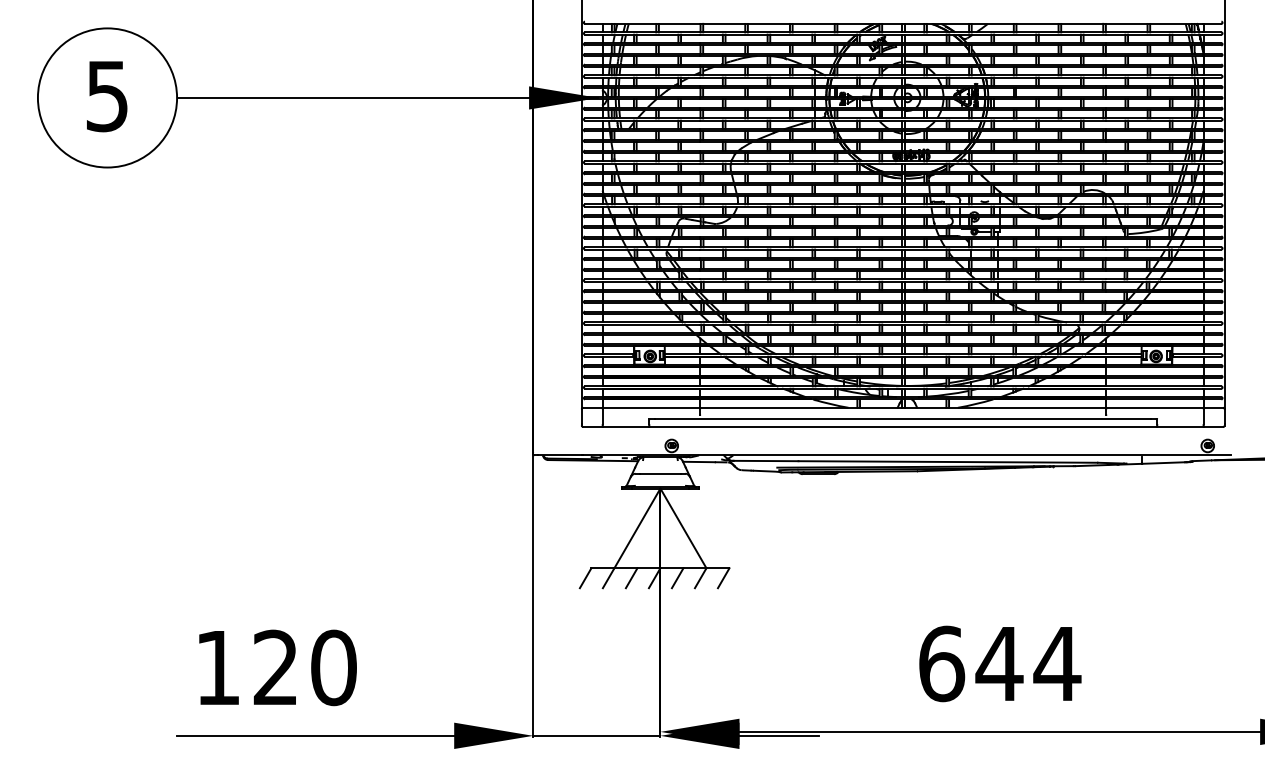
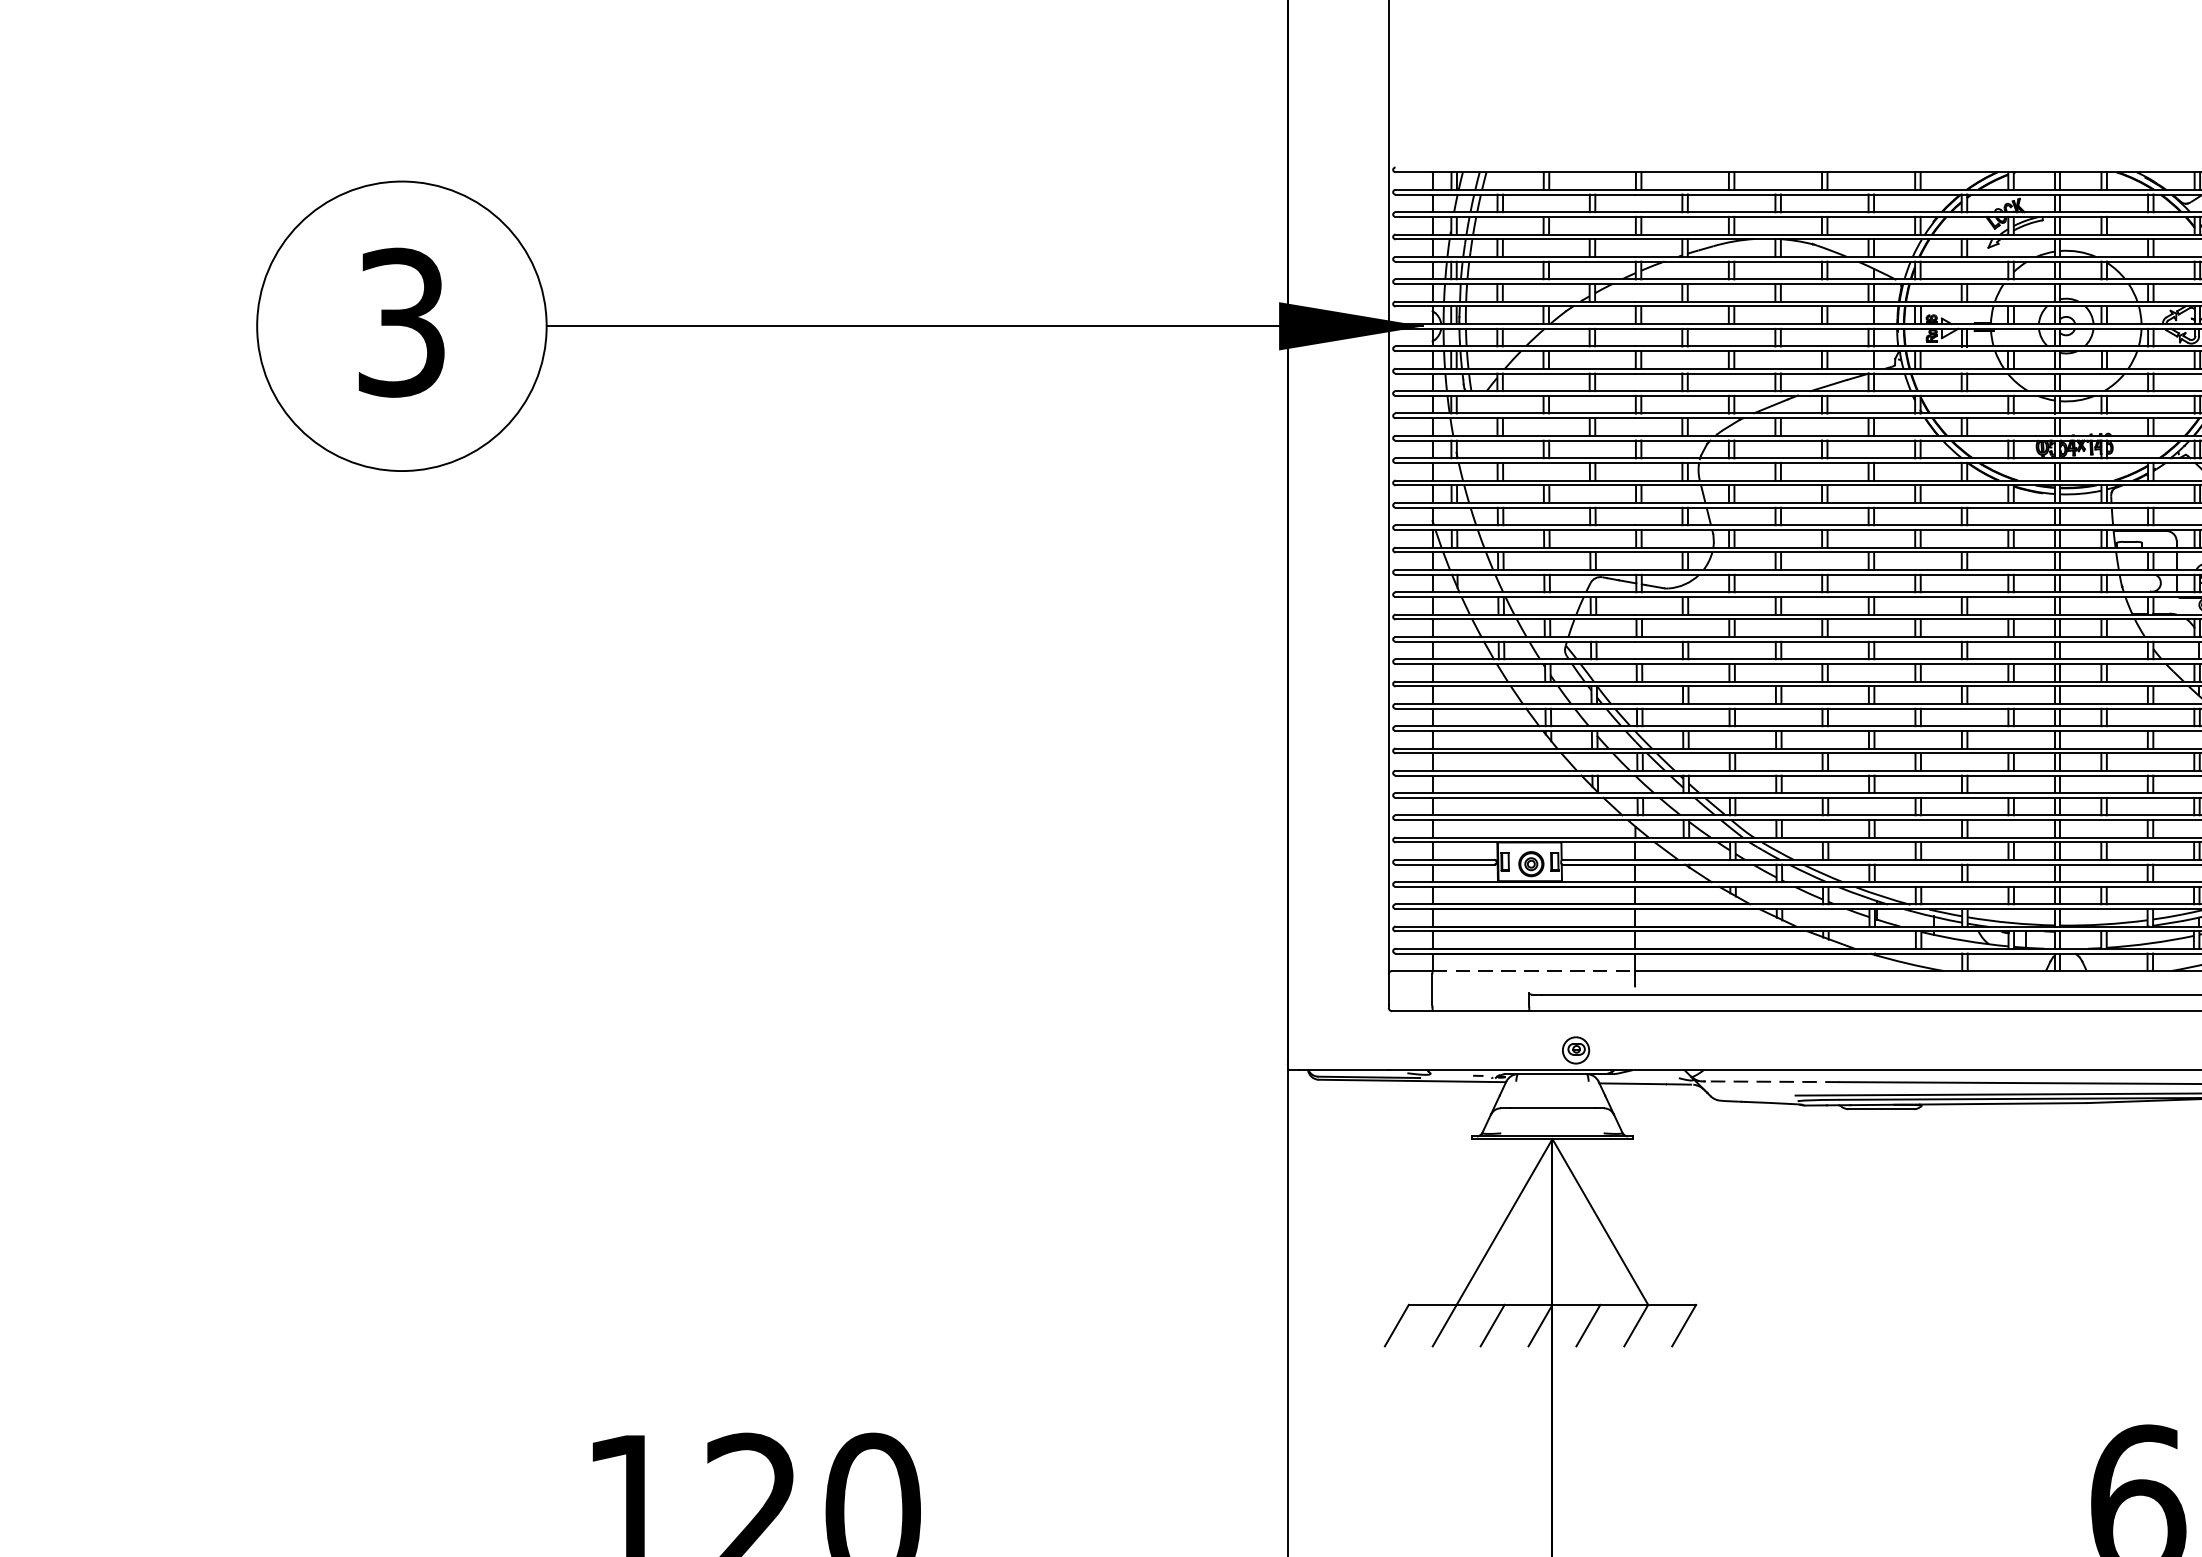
text: (107, 95) -> (401, 321), 5 -> 3
line: (651, 407) -> (1533, 970), solid -> dashed
line: (765, 461) -> (1771, 1082), solid -> dashed

